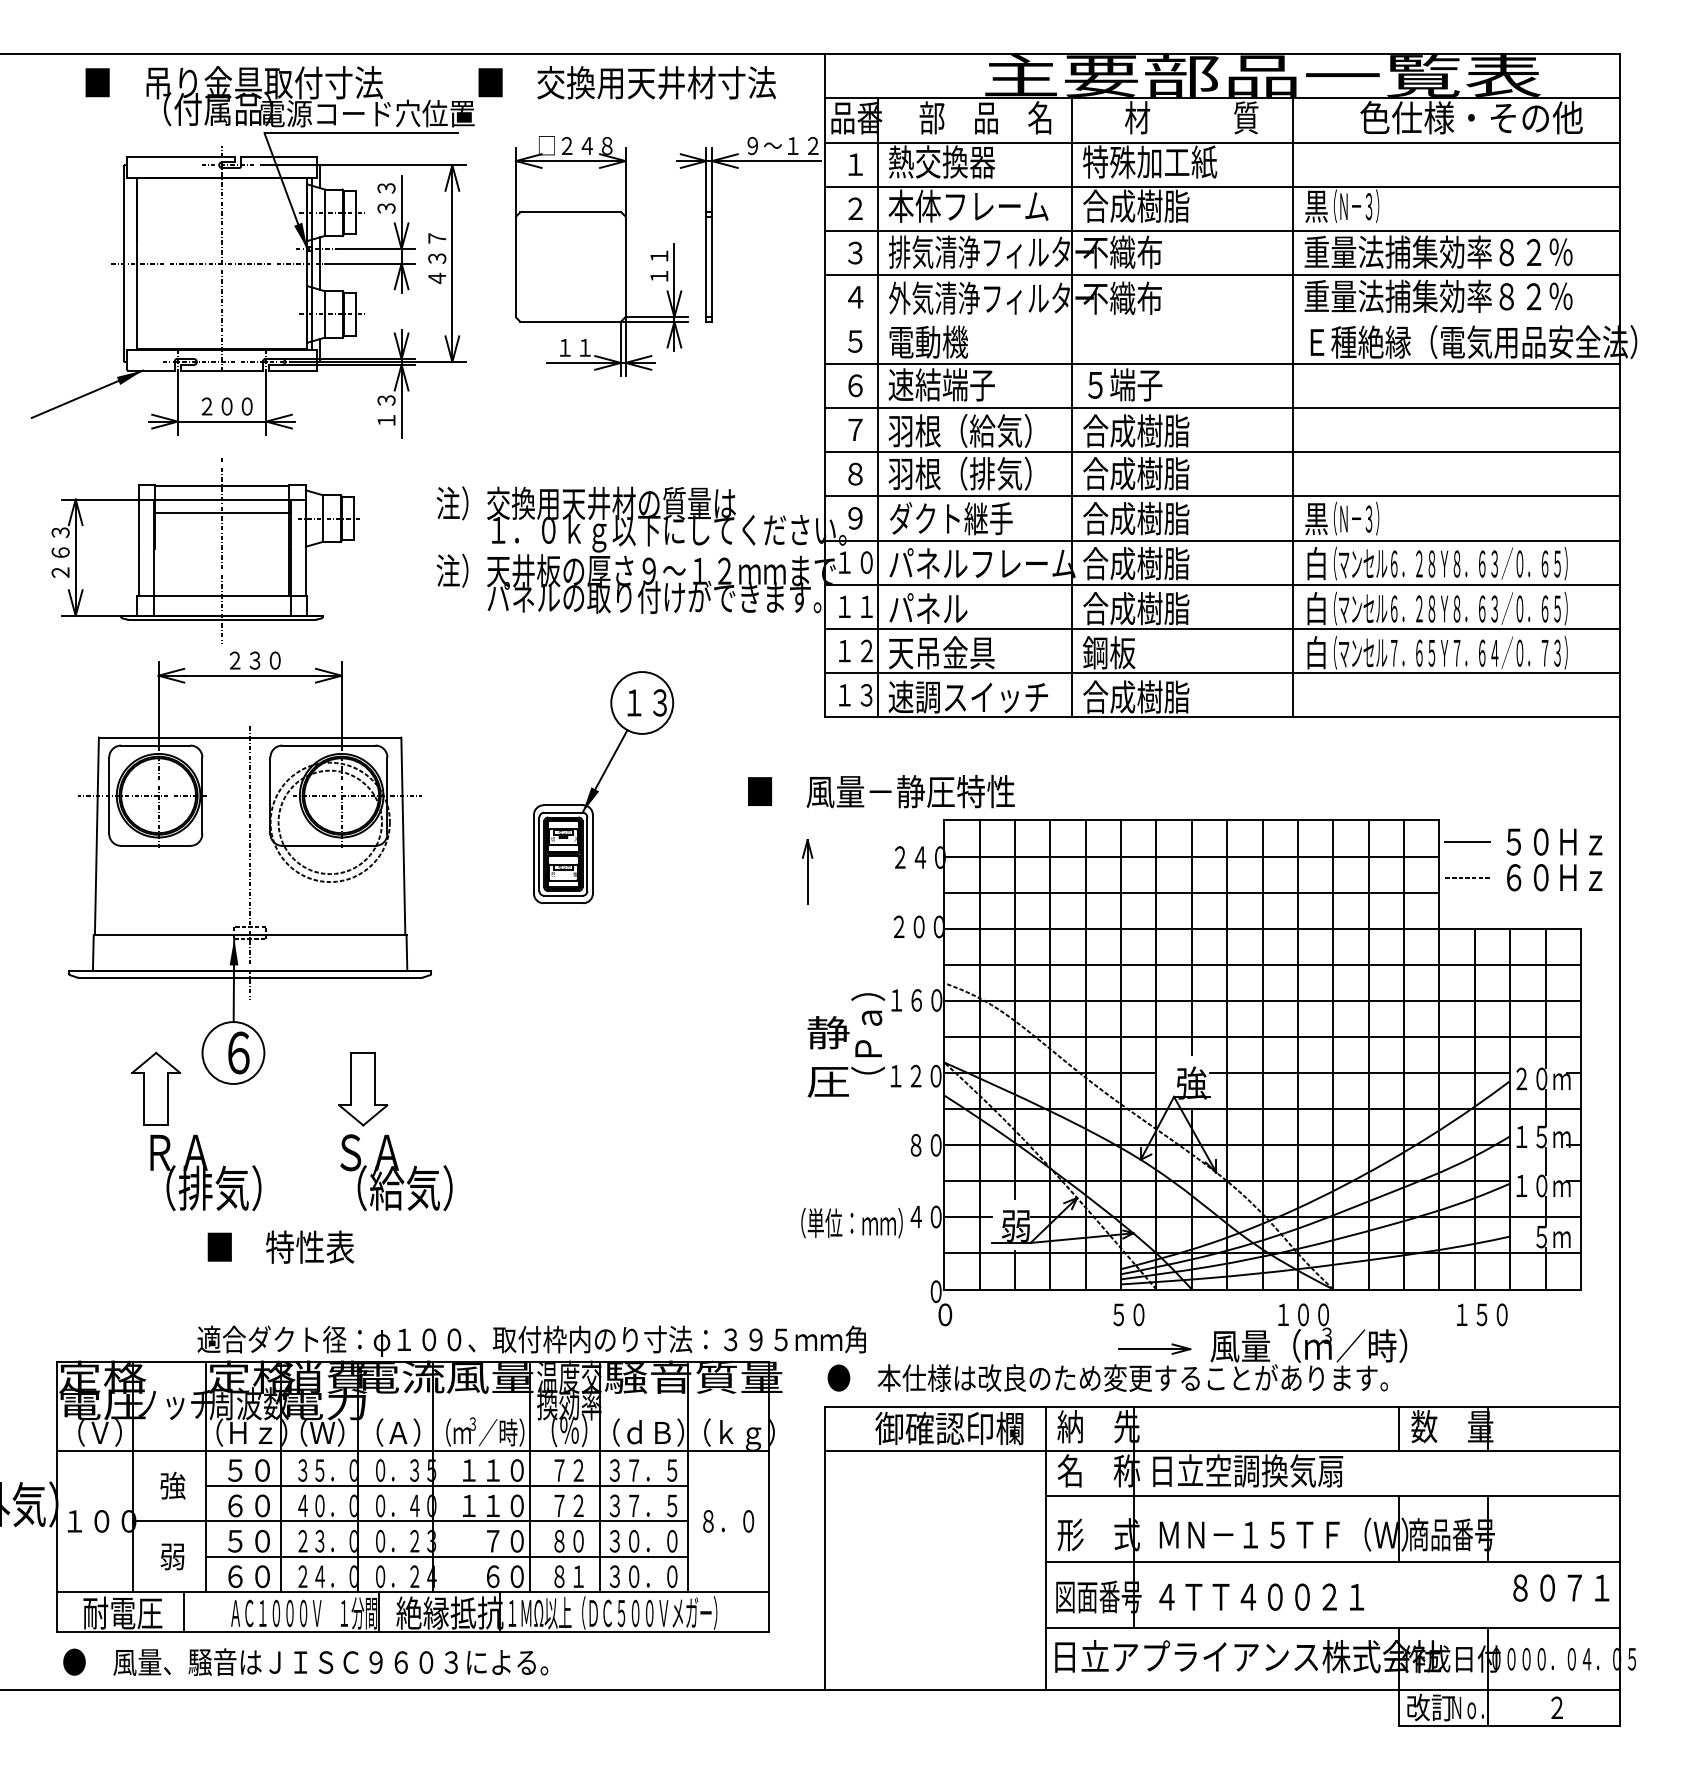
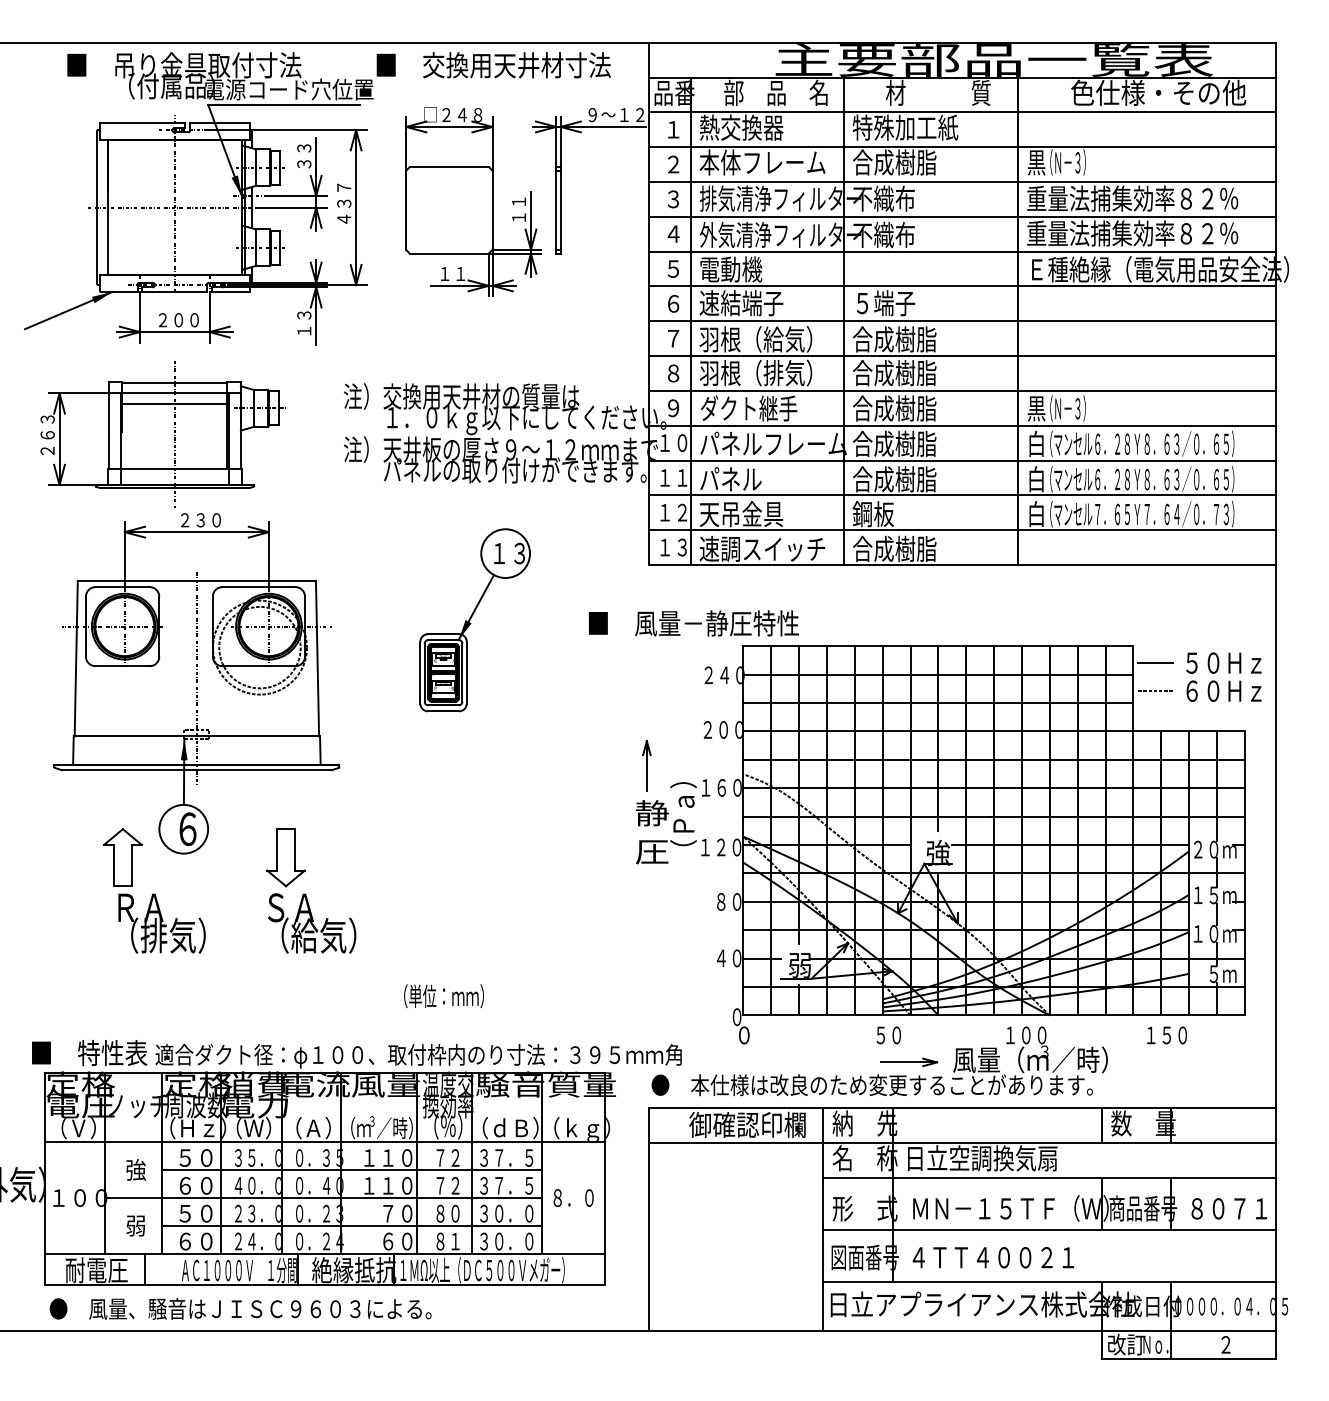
line: (1222, 319) -> (962, 251), added
part: (807, 871) -> (646, 765), moved
text: (851, 1222) -> (443, 995), moved
text: (280, 1246) -> (89, 1052), moved
text: (1561, 1587) -> (1229, 1208), moved

